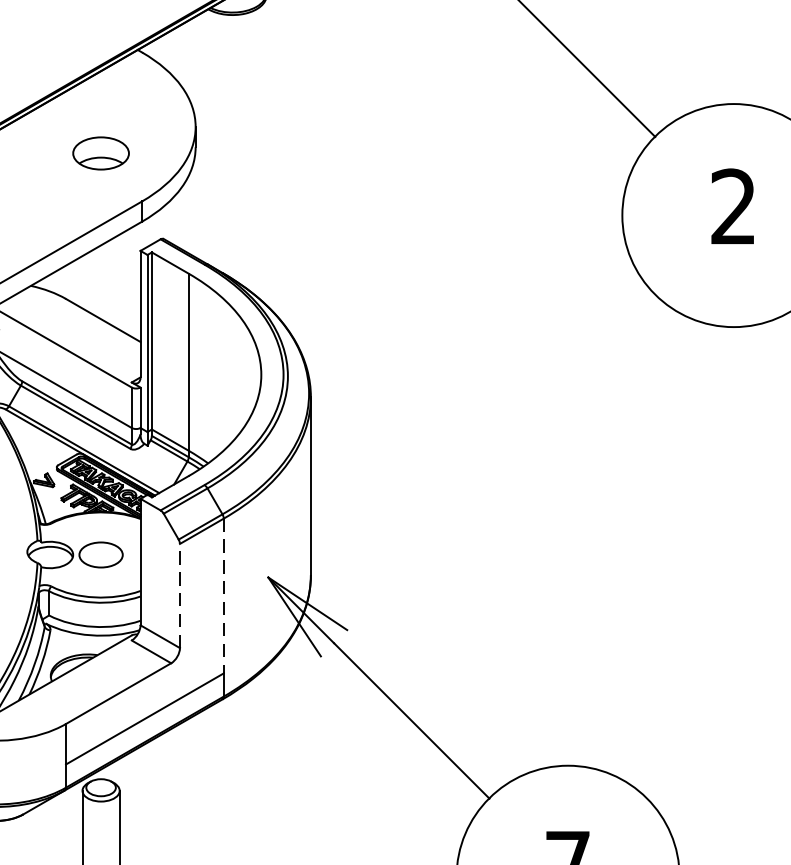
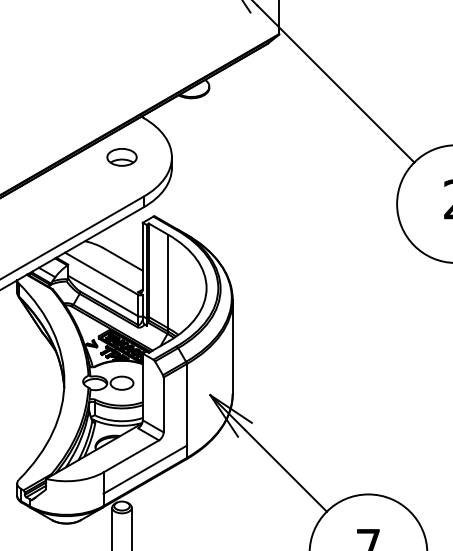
part: (100, 153) -> (121, 157), moved
line: (179, 595) -> (163, 404), dashed -> solid
line: (223, 595) -> (186, 404), dashed -> solid

